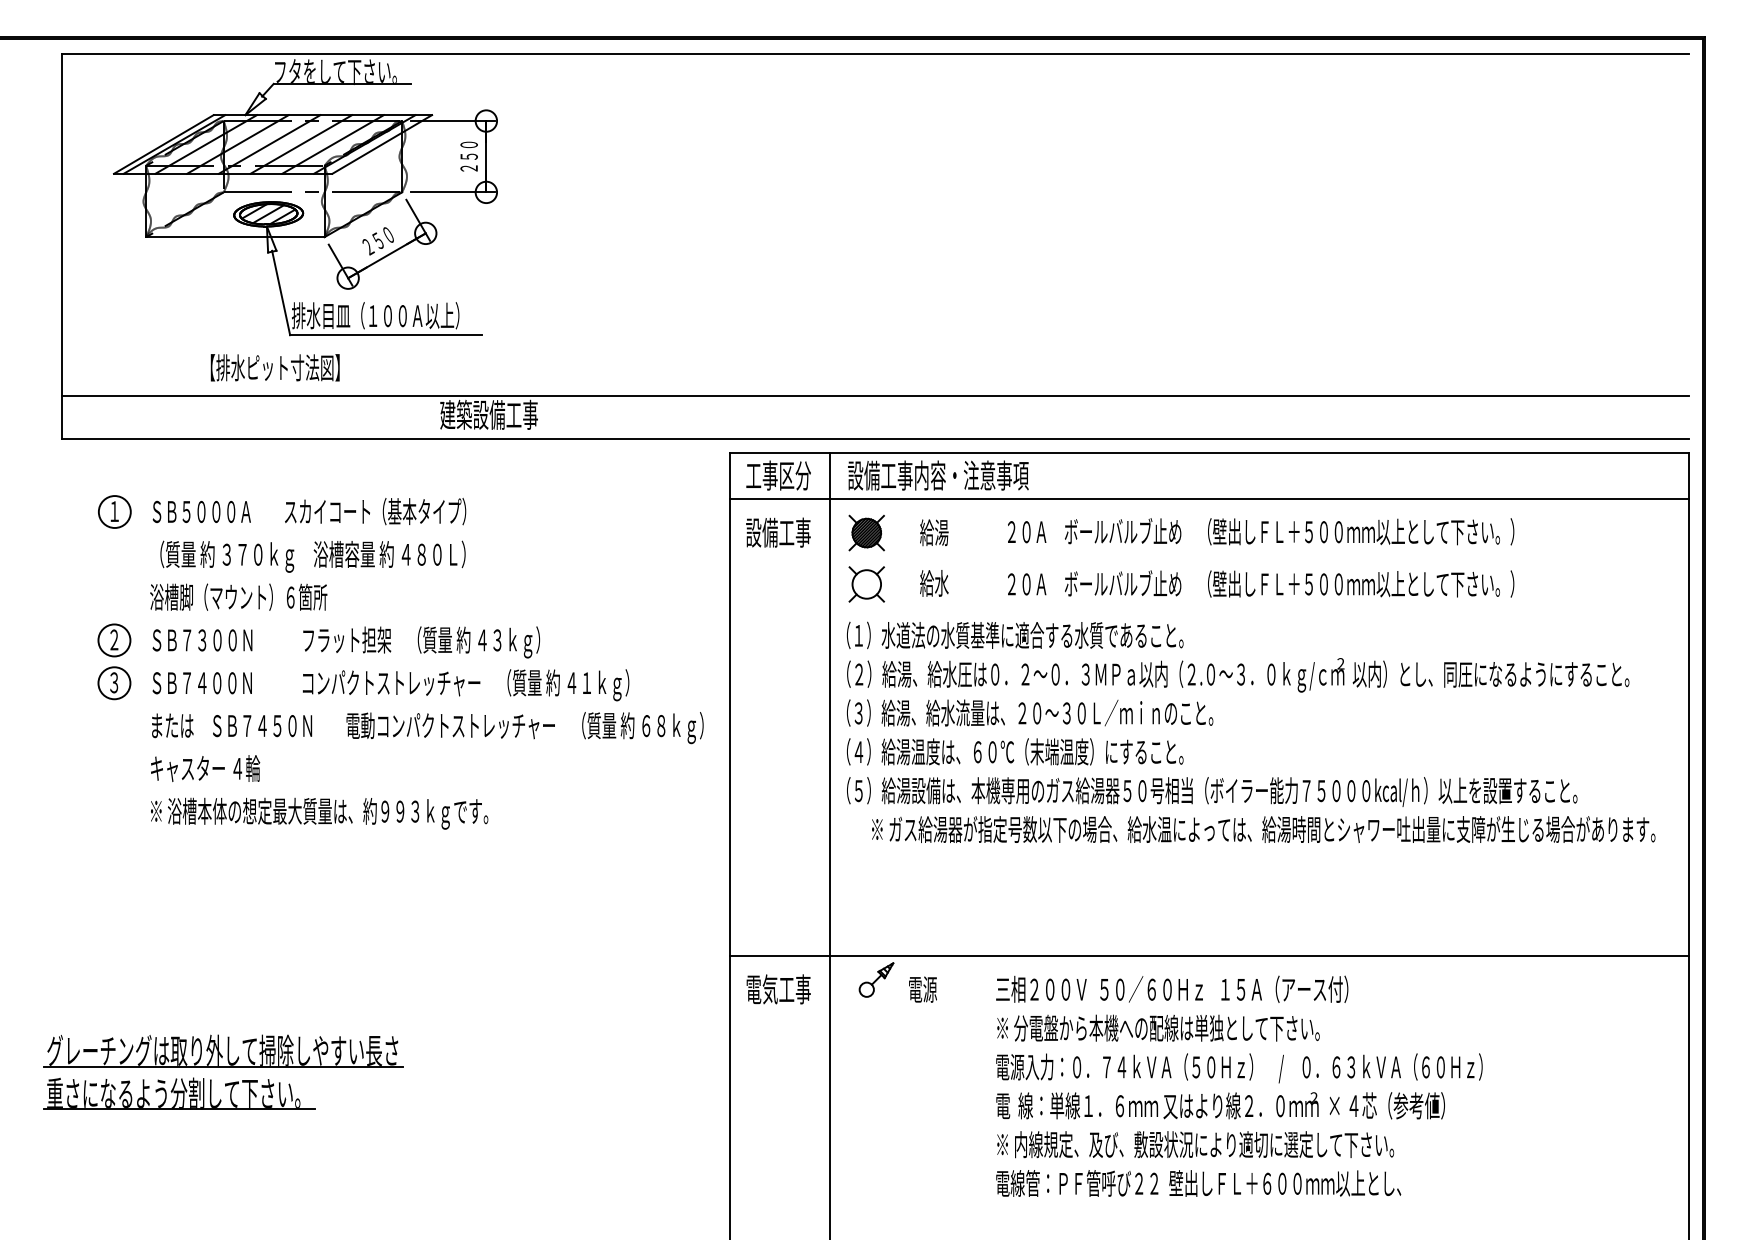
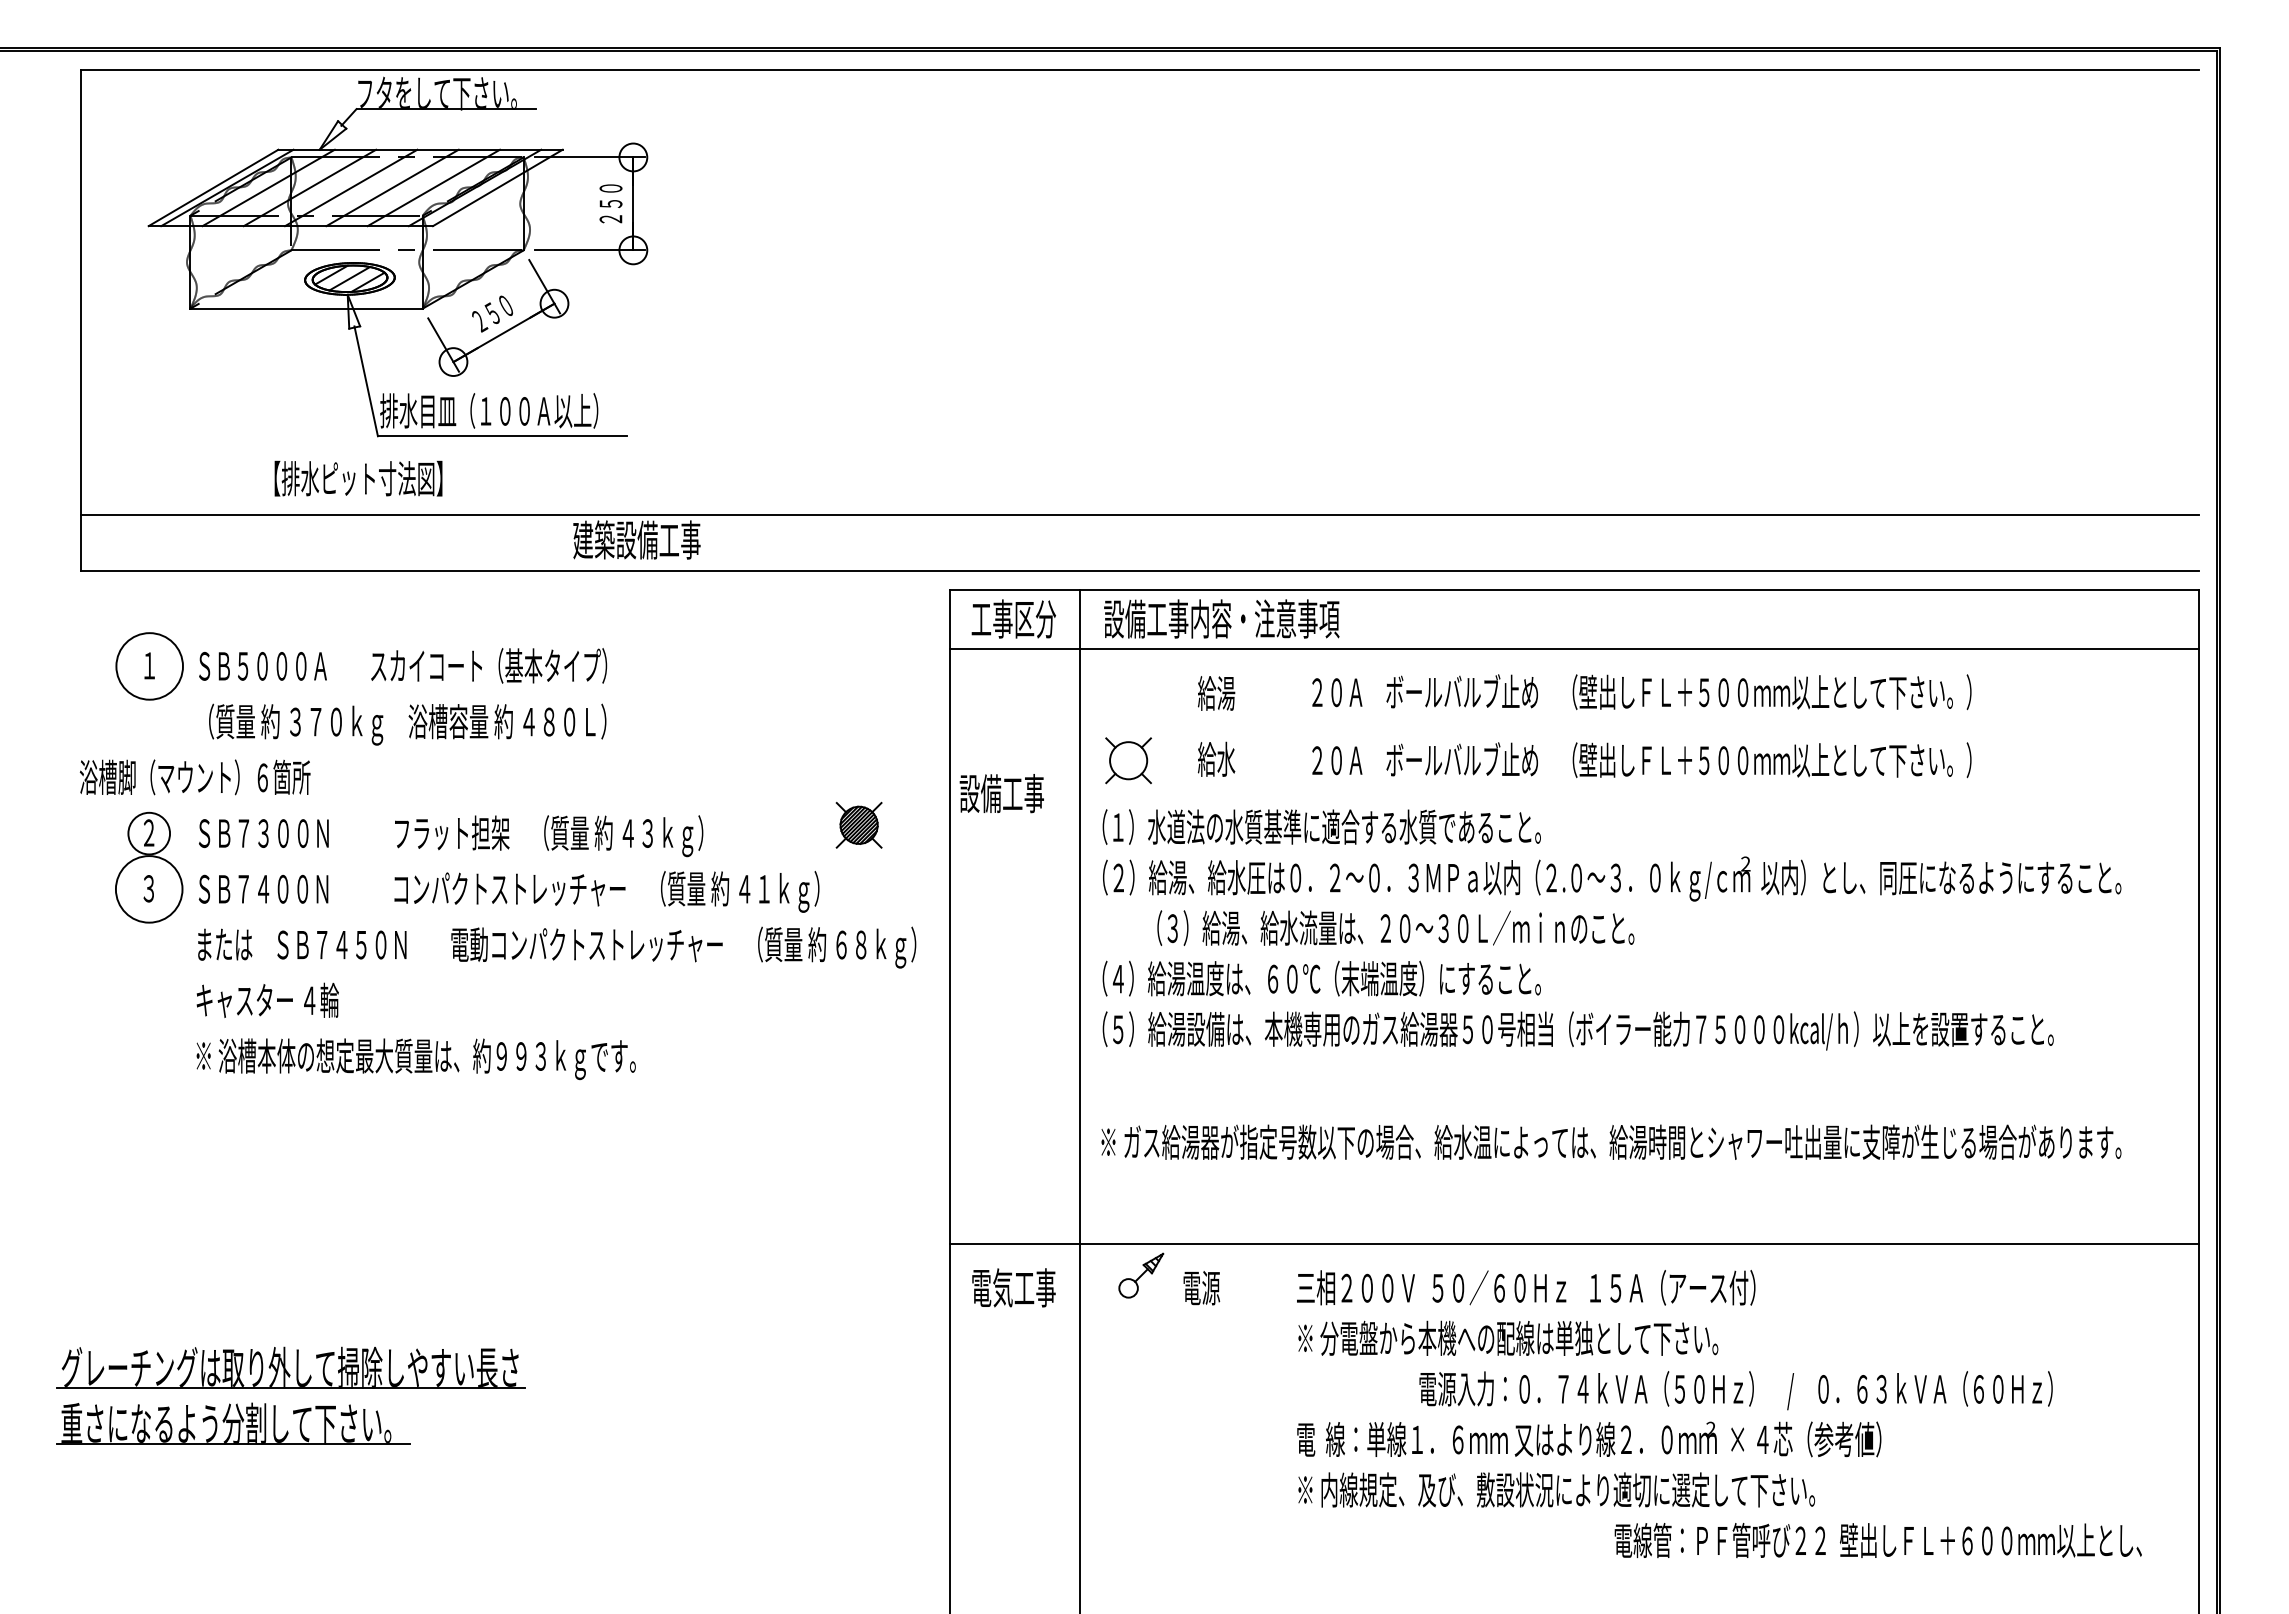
circle: (114, 512) -> (149, 667), size x1.6
text: (778, 532) -> (1001, 793), moved
part: (866, 532) -> (858, 824), moved
text: (238, 596) -> (194, 776), moved
circle: (114, 683) -> (149, 889), size x1.6
text: (1030, 712) -> (1396, 927), moved
text: (1263, 829) -> (1611, 1142), moved
text: (1239, 1068) -> (1736, 1390), moved
text: (1198, 1183) -> (1878, 1540), moved

